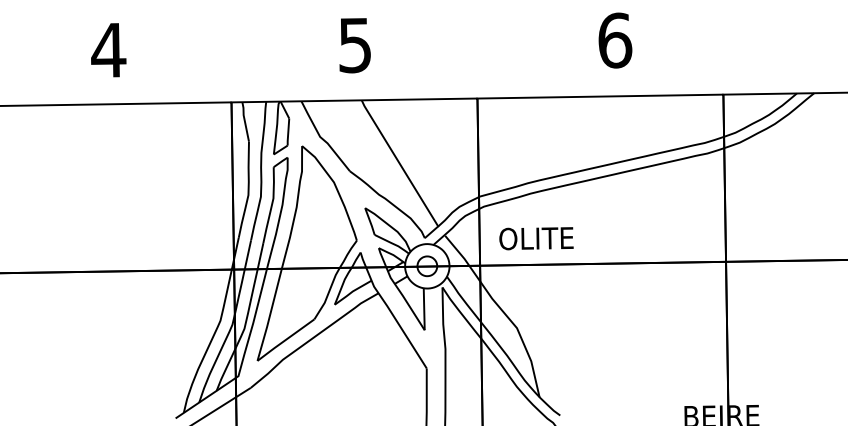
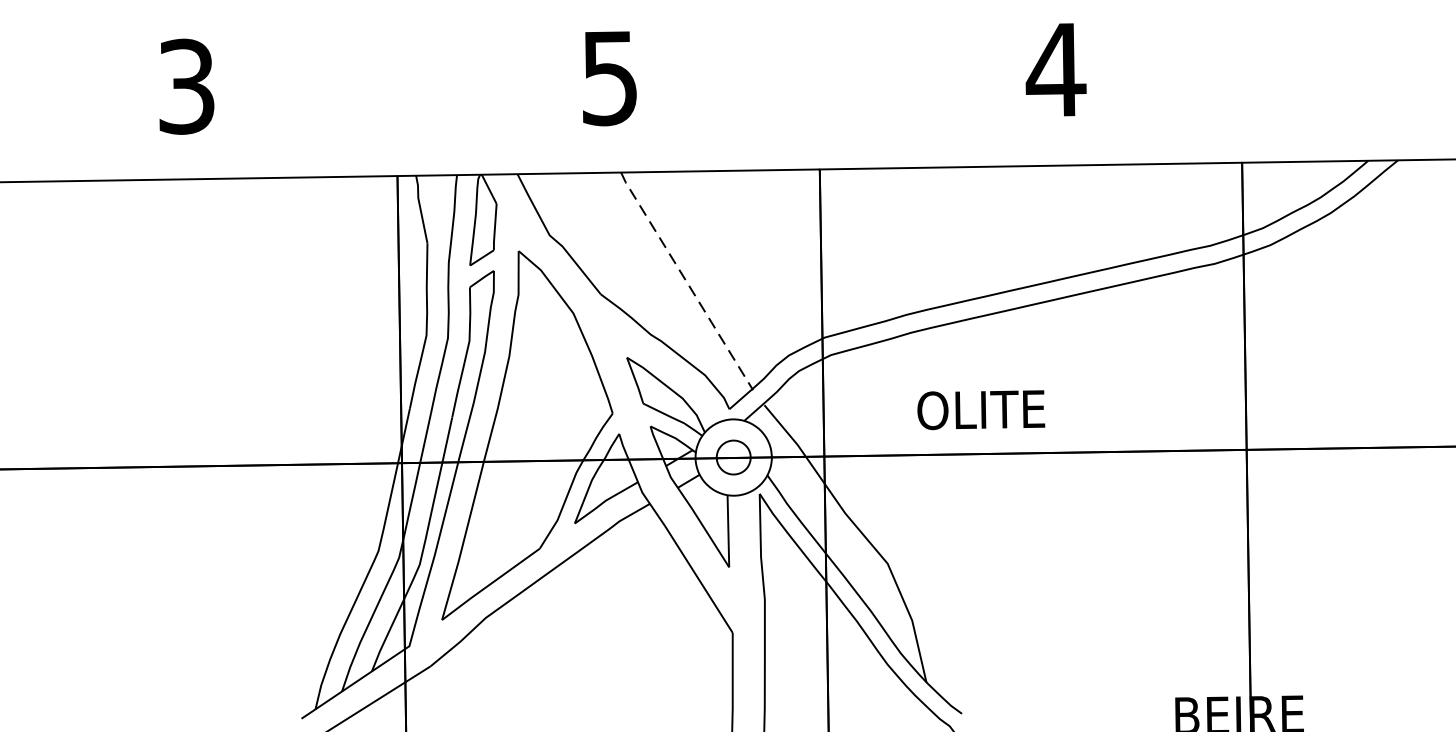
text: (614, 40) -> (1055, 69), 6 -> 4
text: (108, 50) -> (186, 86), 4 -> 3
line: (399, 163) -> (685, 280), solid -> dashed
text: (536, 238) -> (981, 409), moved

